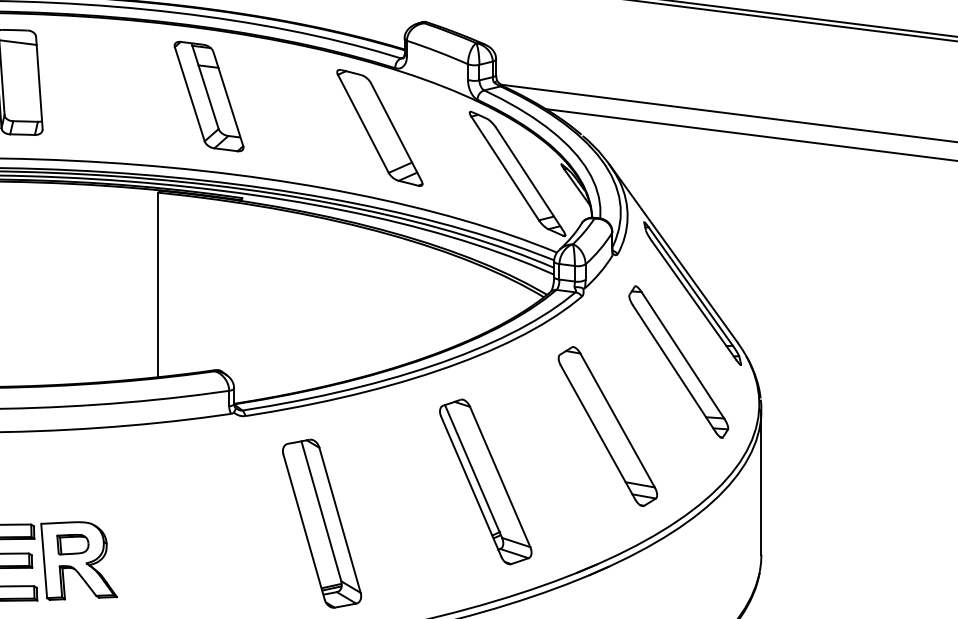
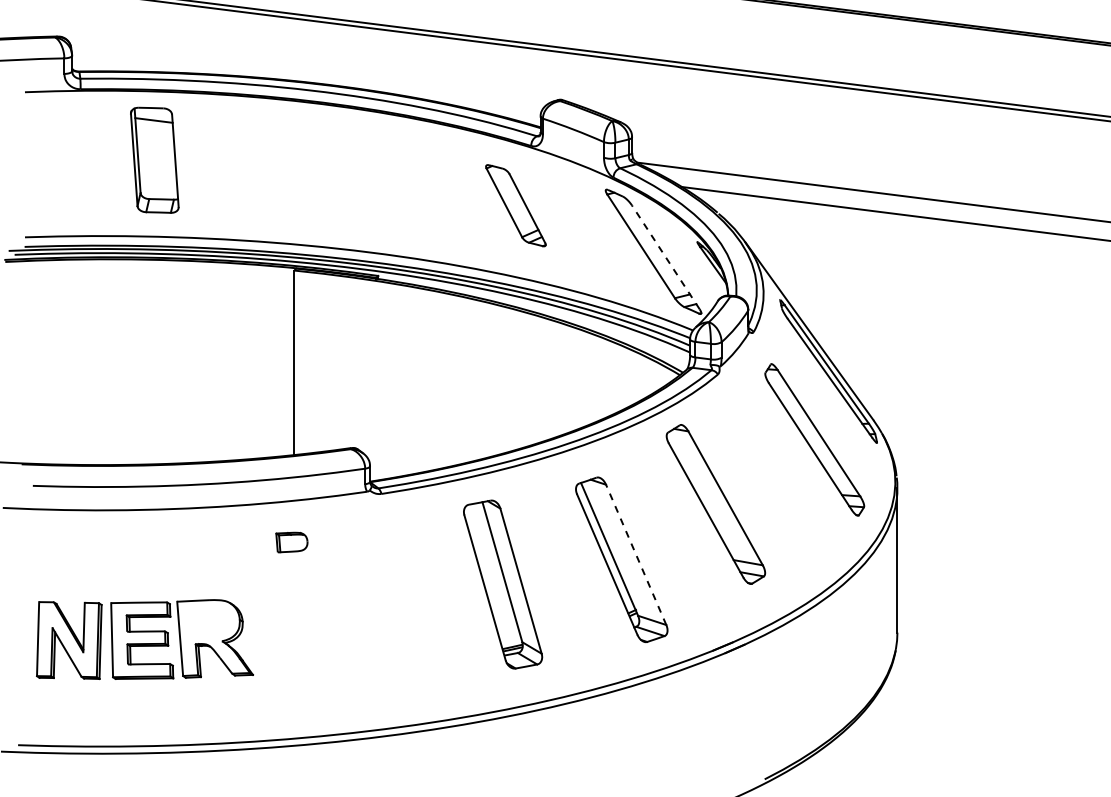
part: (208, 96) -> (344, 174), removed
part: (379, 127) -> (515, 205), size x0.7
line: (529, 179) -> (665, 257), solid -> dashed
part: (607, 426) -> (715, 504), moved
line: (500, 476) -> (636, 554), solid -> dashed
part: (322, 523) -> (503, 584), moved
part: (72, 544) -> (291, 542), moved

